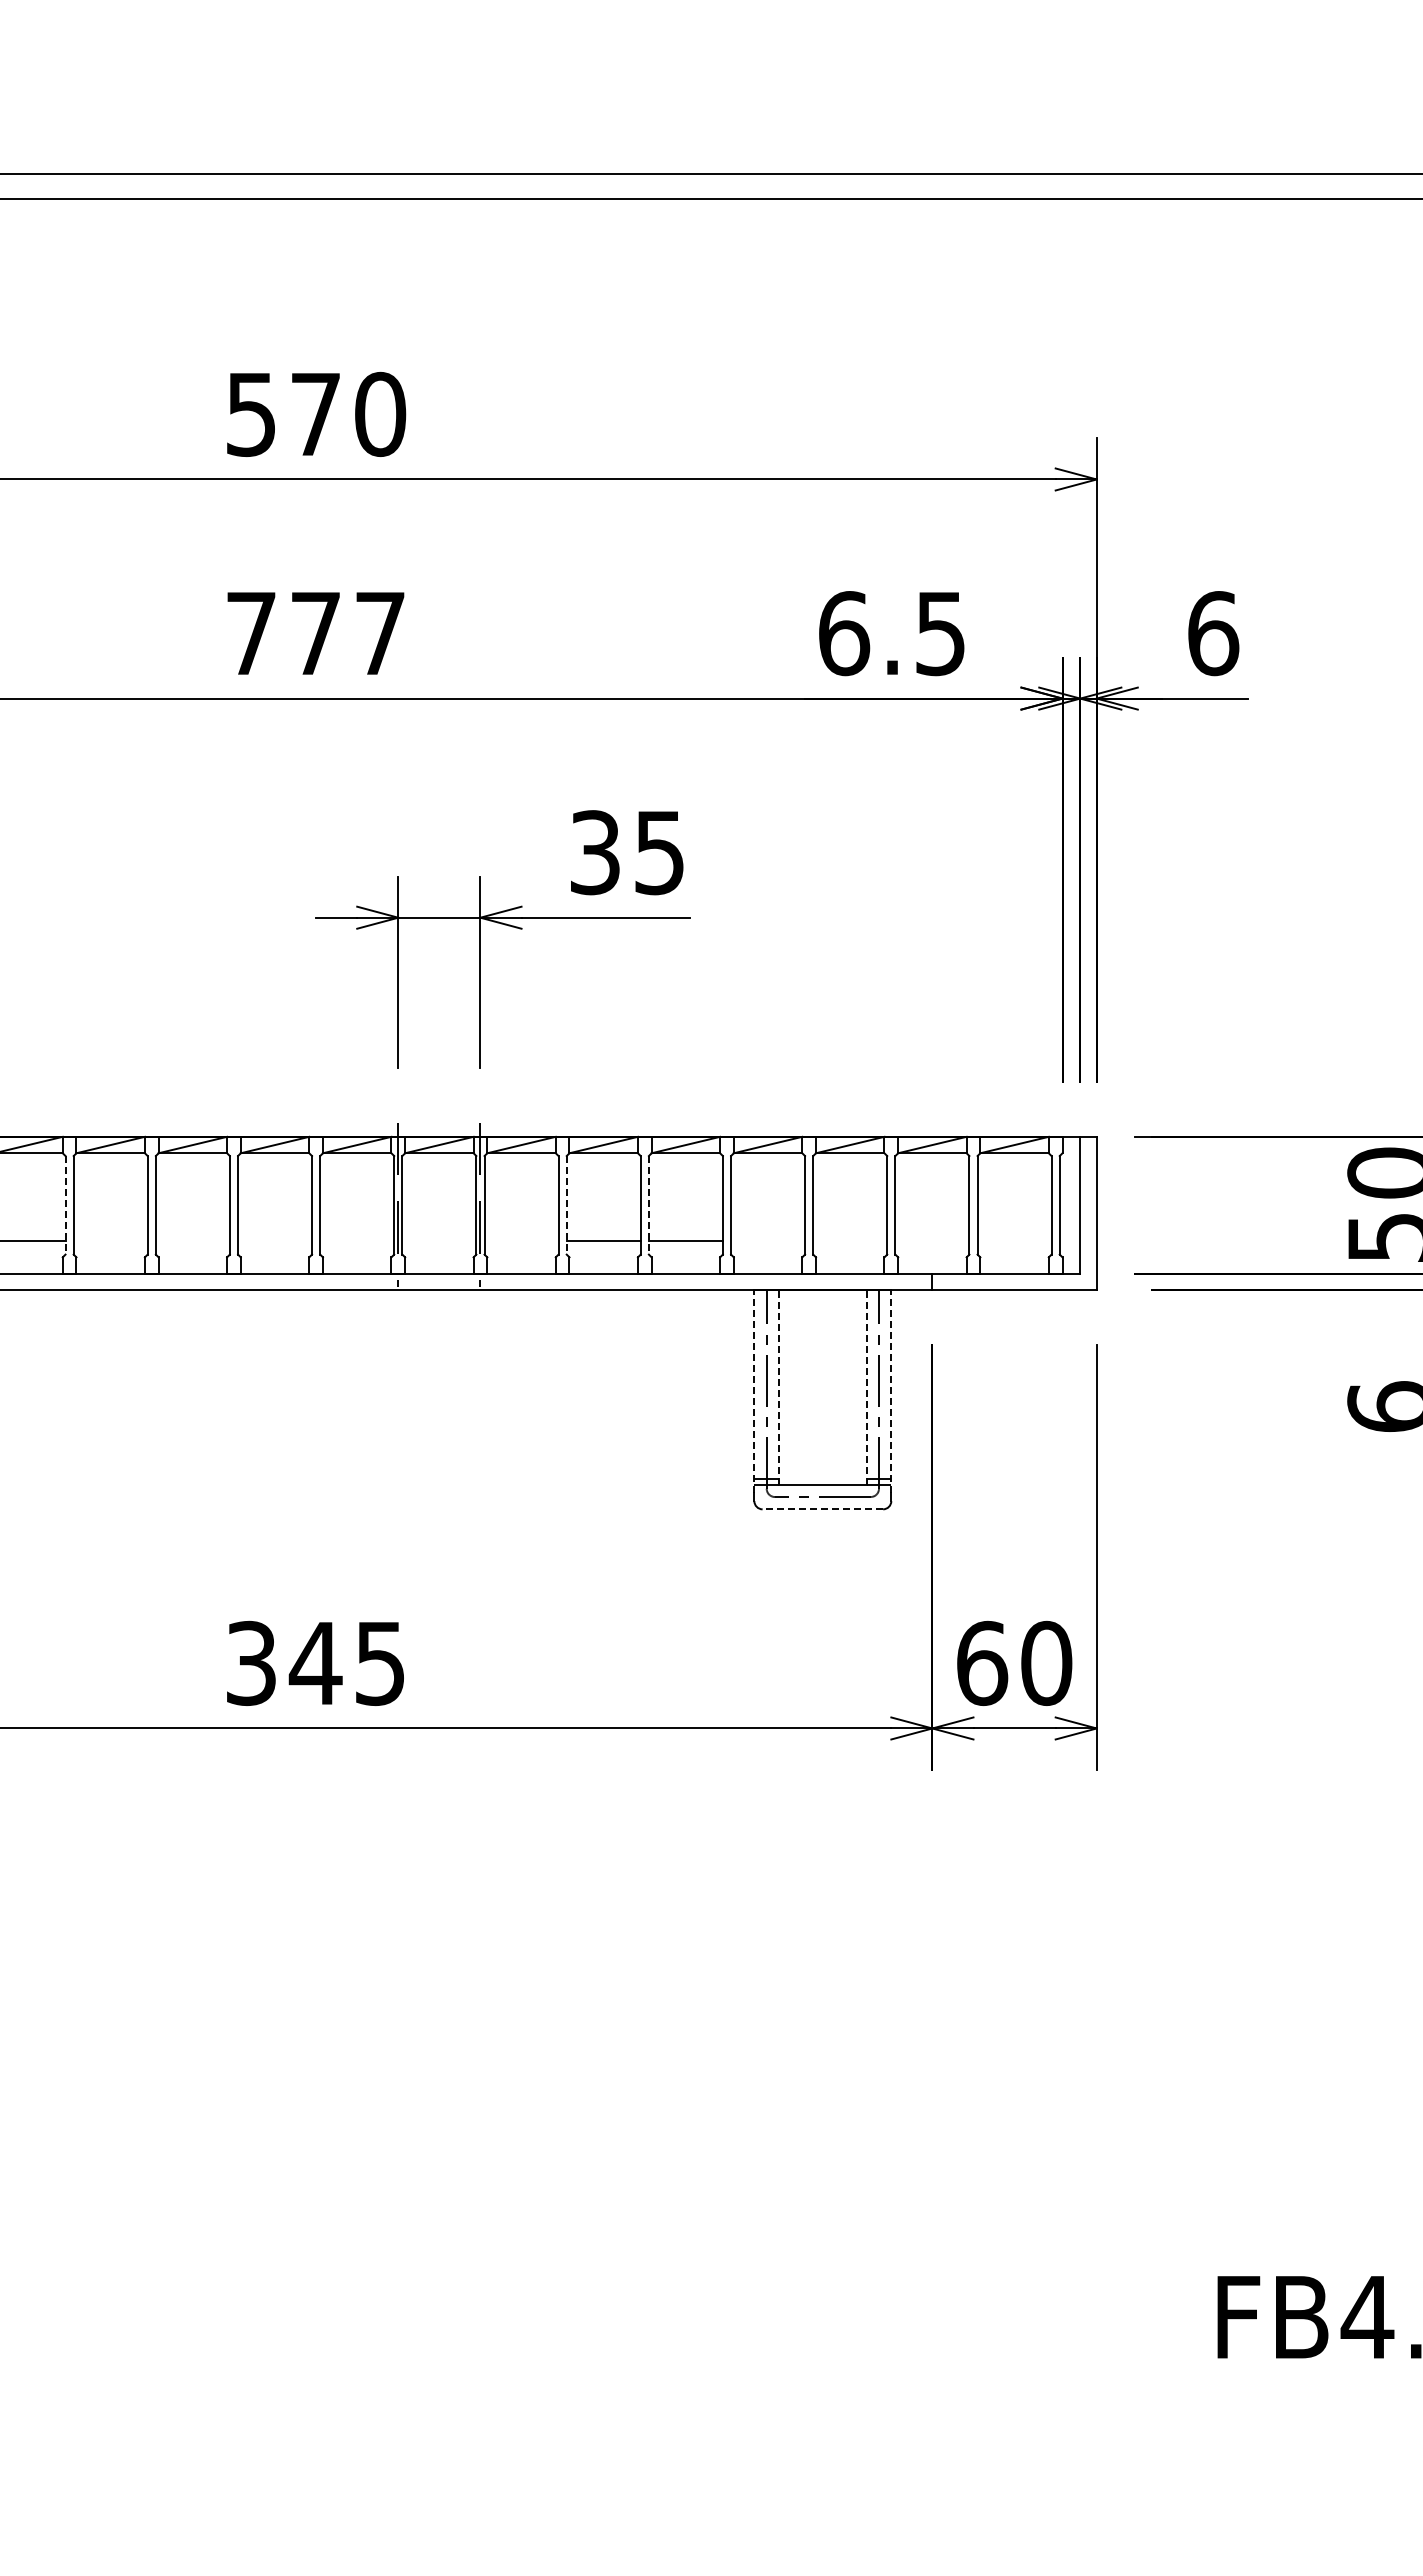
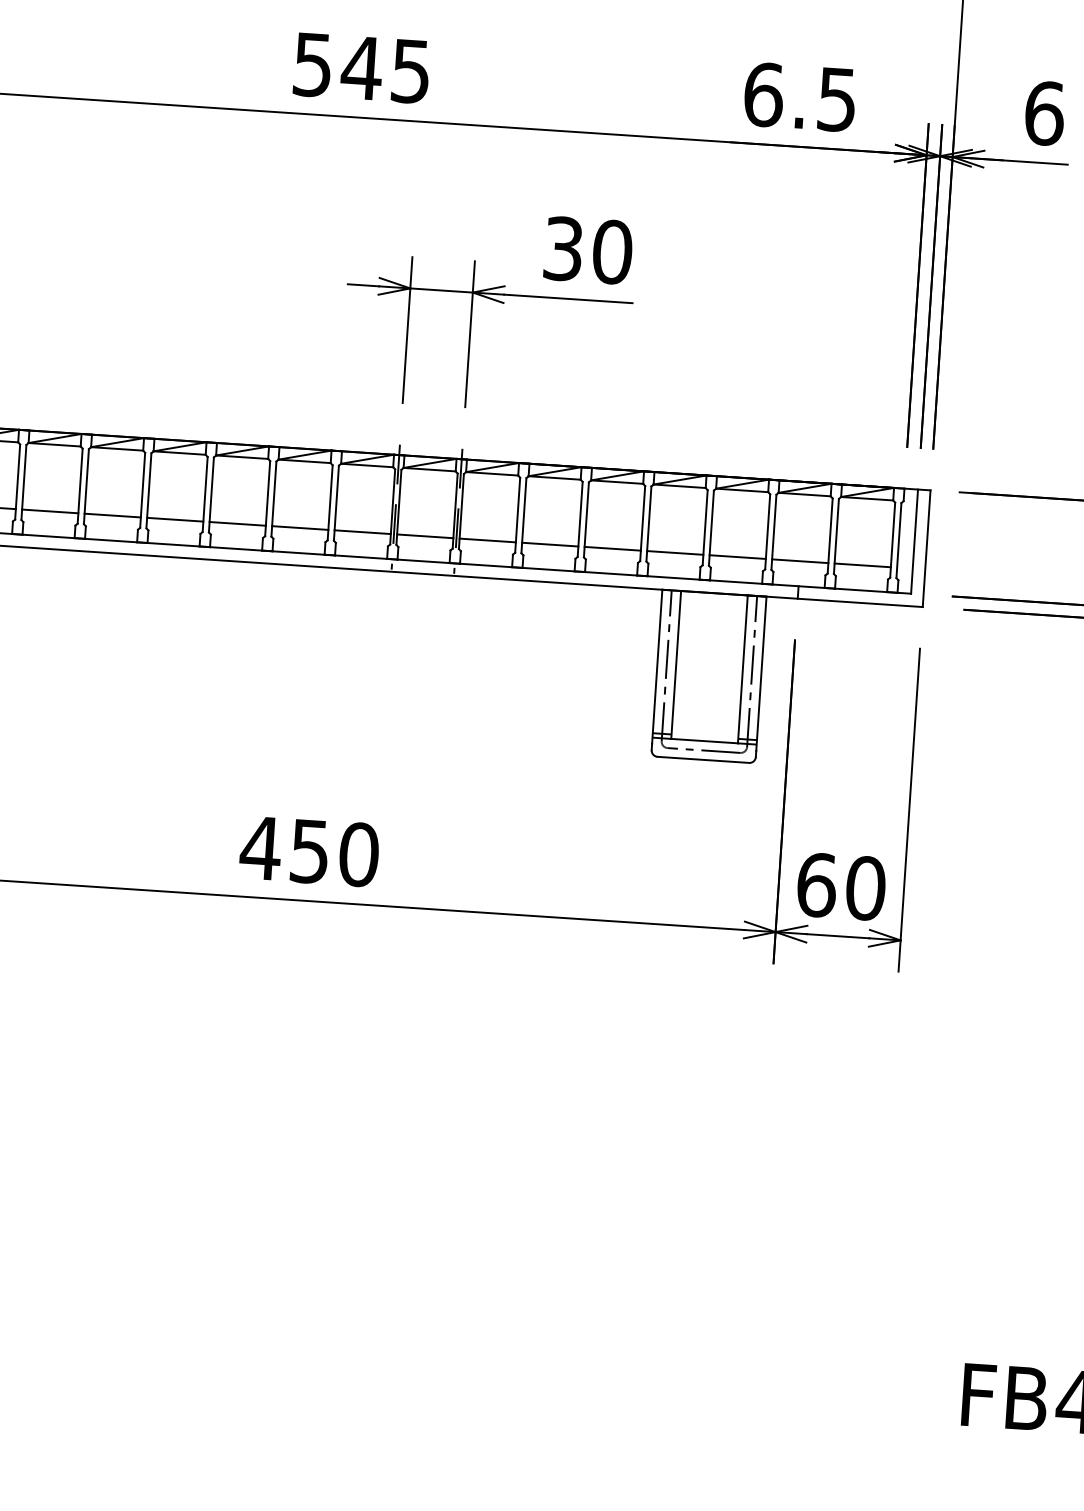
text: (315, 634) -> (361, 68), 777 -> 545
text: (659, 852) -> (612, 252), 35 -> 30
line: (65, 1205) -> (142, 490), dashed -> solid
line: (566, 1205) -> (523, 515), dashed -> solid
line: (648, 1205) -> (586, 519), dashed -> solid
line: (110, 1240) -> (175, 519), added
line: (192, 1240) -> (237, 523), added
line: (275, 1240) -> (300, 527), added
line: (357, 1240) -> (362, 531), added
line: (439, 1240) -> (425, 536), added
line: (521, 1240) -> (487, 540), added
line: (768, 1240) -> (675, 552), added
line: (850, 1240) -> (737, 556), added
line: (932, 1240) -> (800, 560), added
line: (1014, 1240) -> (862, 565), added
line: (779, 1386) -> (676, 664), dashed -> solid
line: (866, 1386) -> (742, 668), dashed -> solid
line: (754, 1391) -> (657, 666), dashed -> solid
line: (891, 1391) -> (761, 673), dashed -> solid
line: (822, 1509) -> (703, 759), dashed -> solid
text: (315, 1663) -> (309, 851), 345 -> 450

